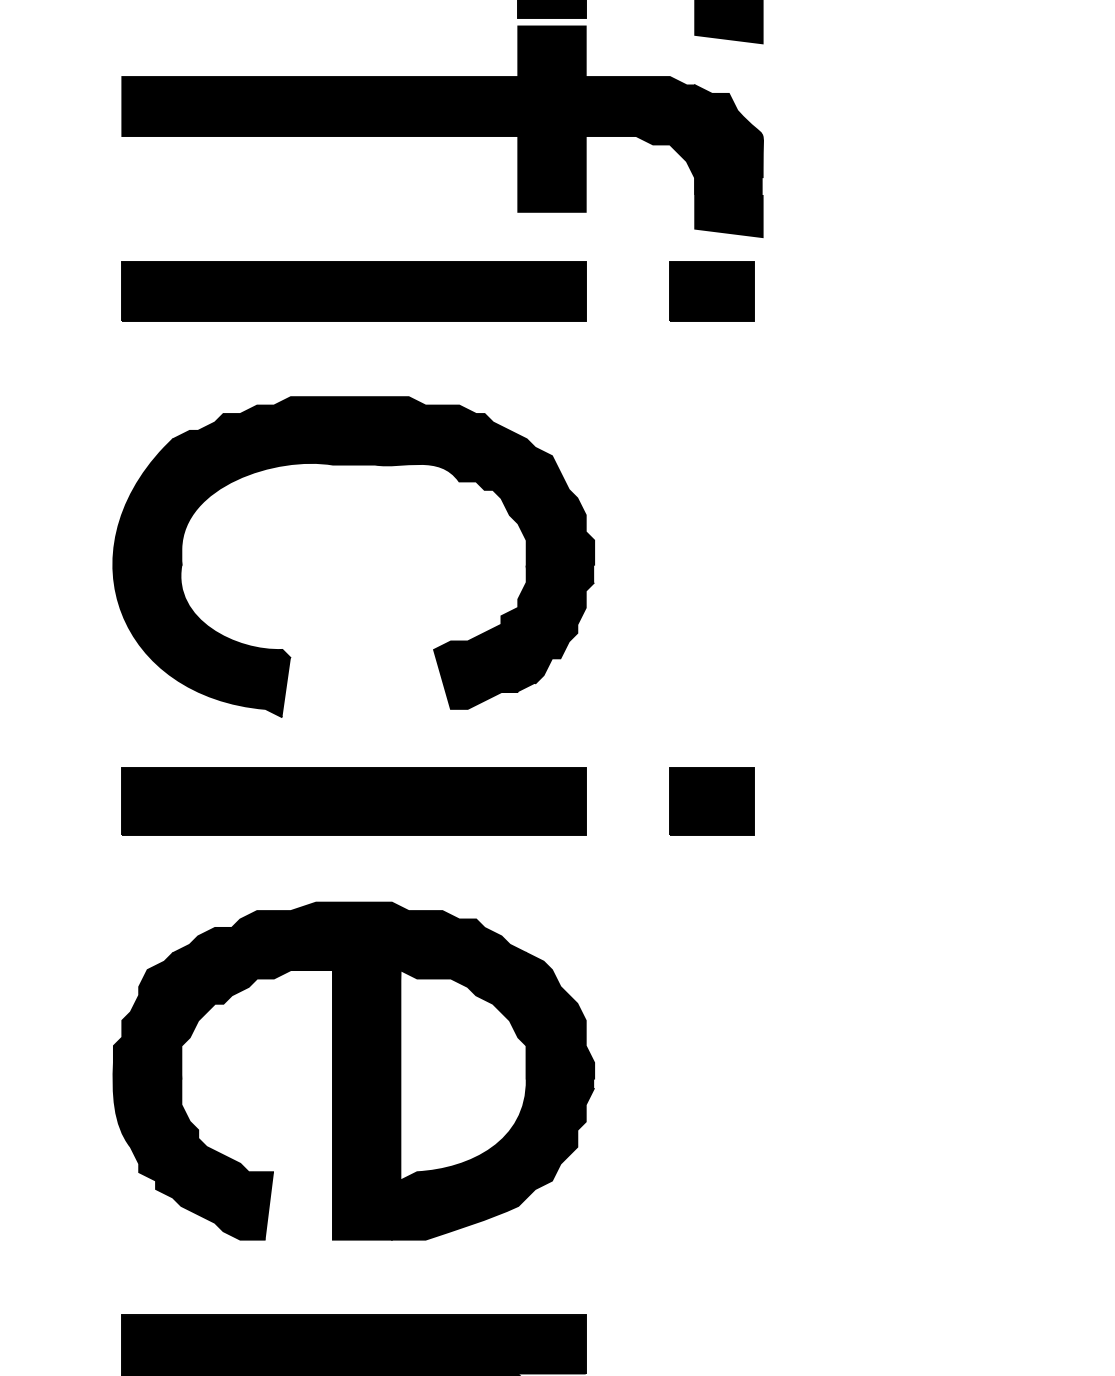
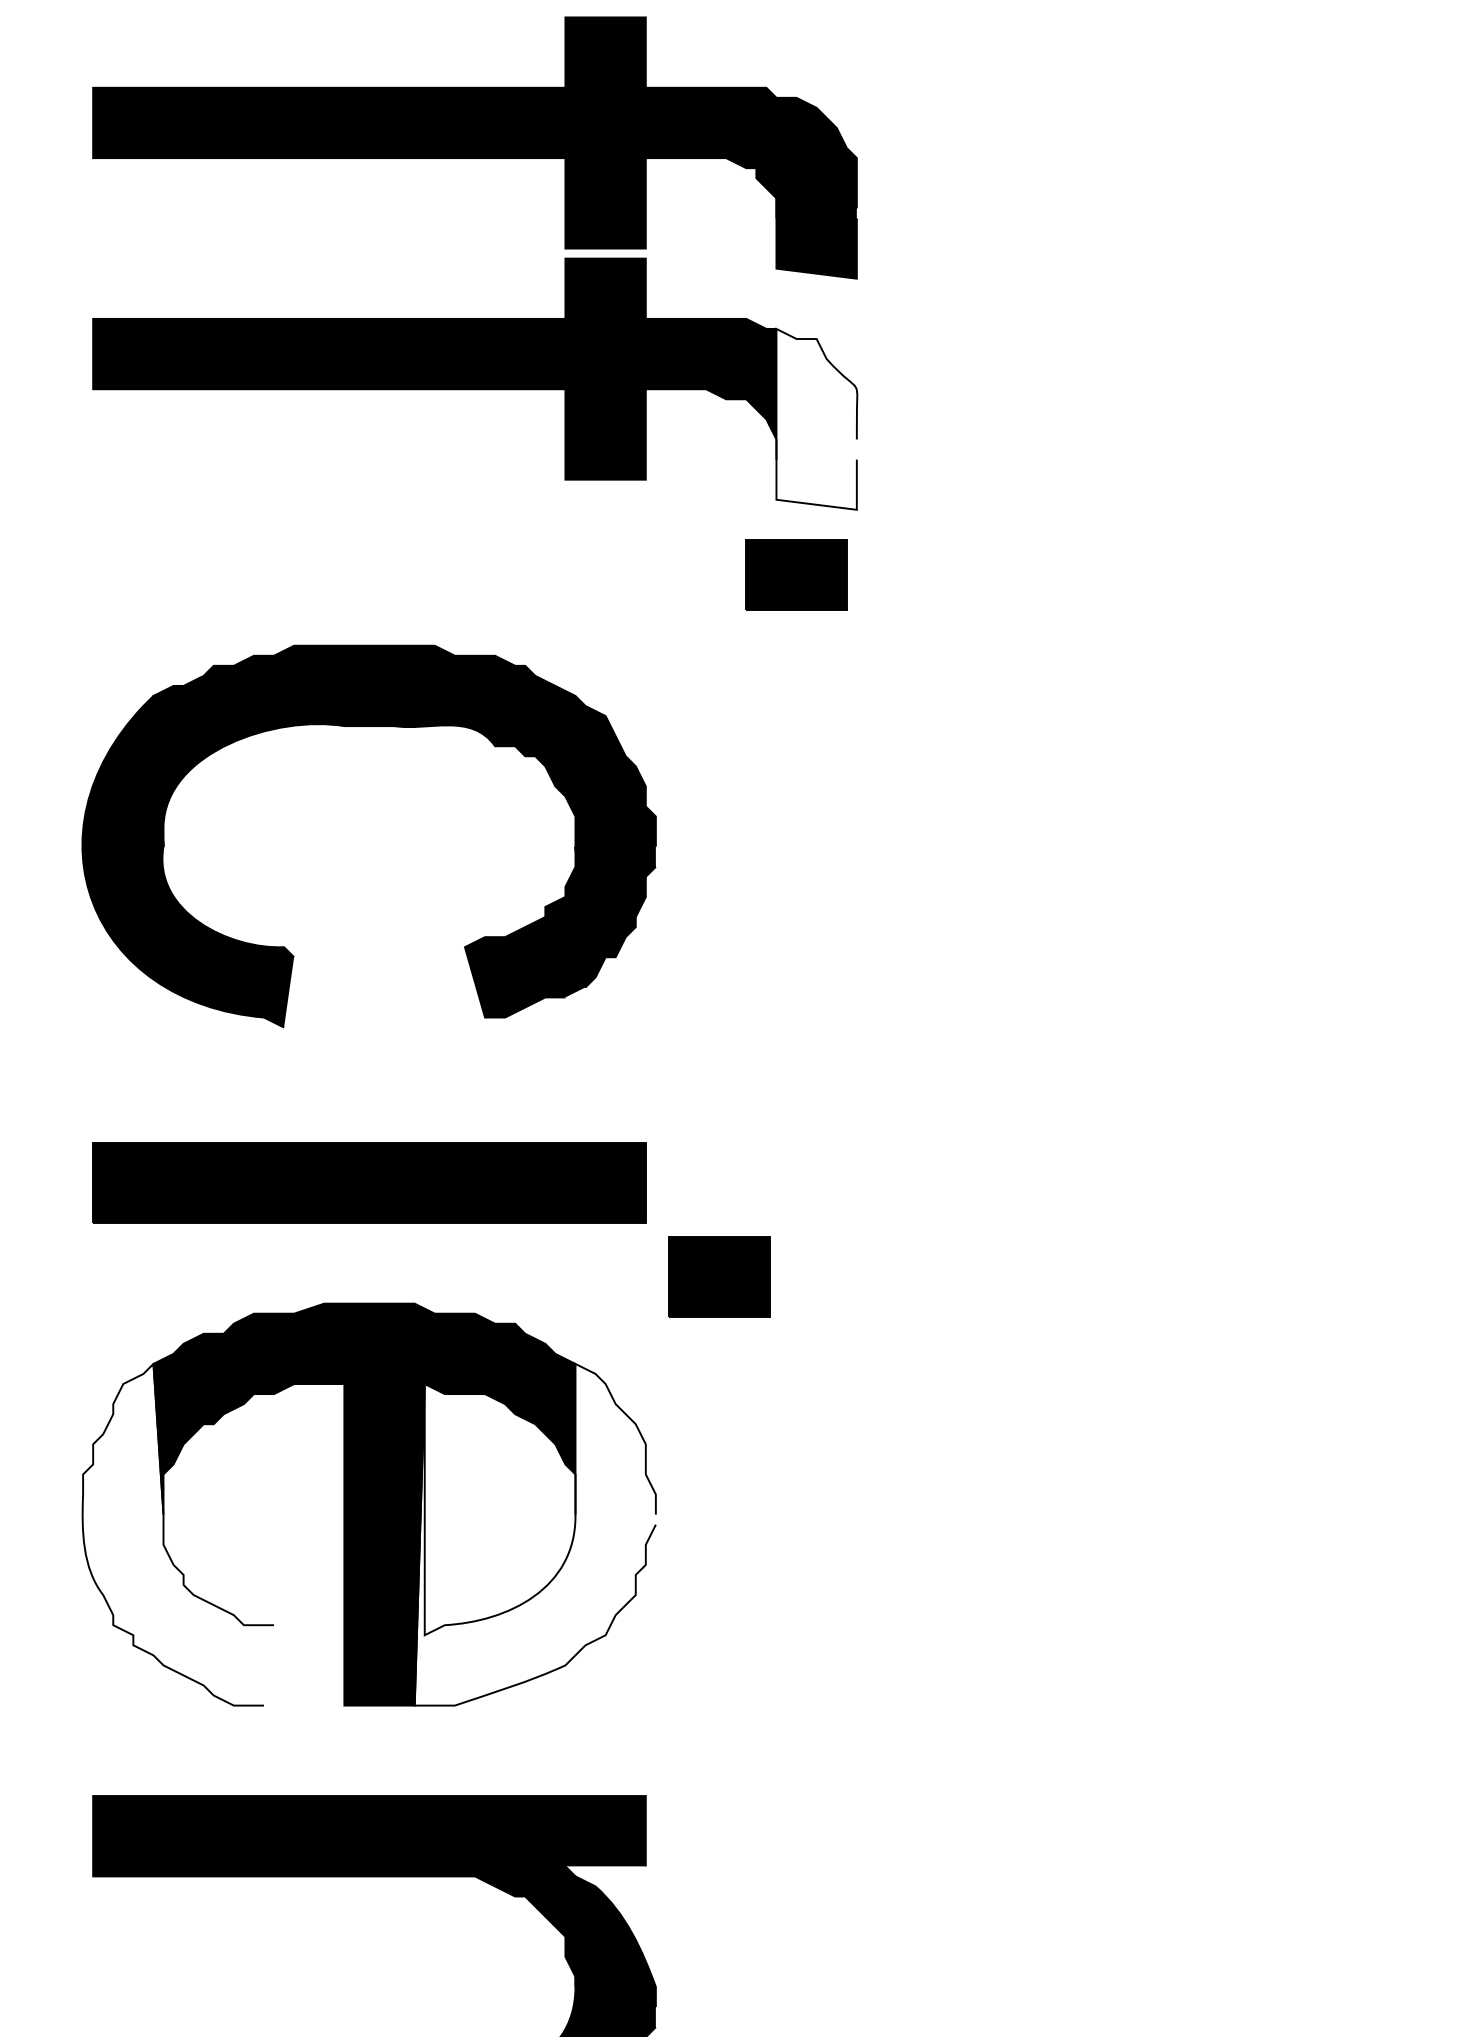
fill: (728, 160) -> (816, 418), removed
part: (354, 291) -> (369, 574), removed
part: (353, 464) -> (368, 726), moved
part: (712, 801) -> (719, 1276), moved
fill: (193, 1096) -> (178, 1534), removed
fill: (492, 1096) -> (534, 1534), removed

